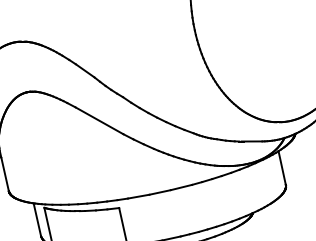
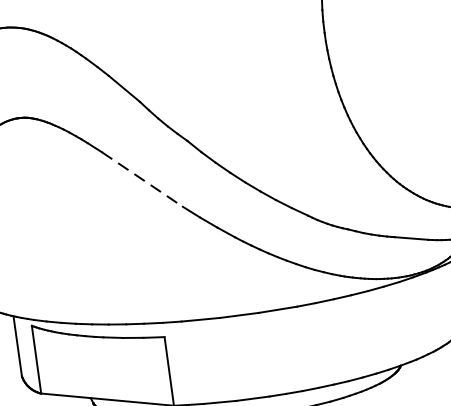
line: (99, 121) -> (142, 180), solid -> dashed

